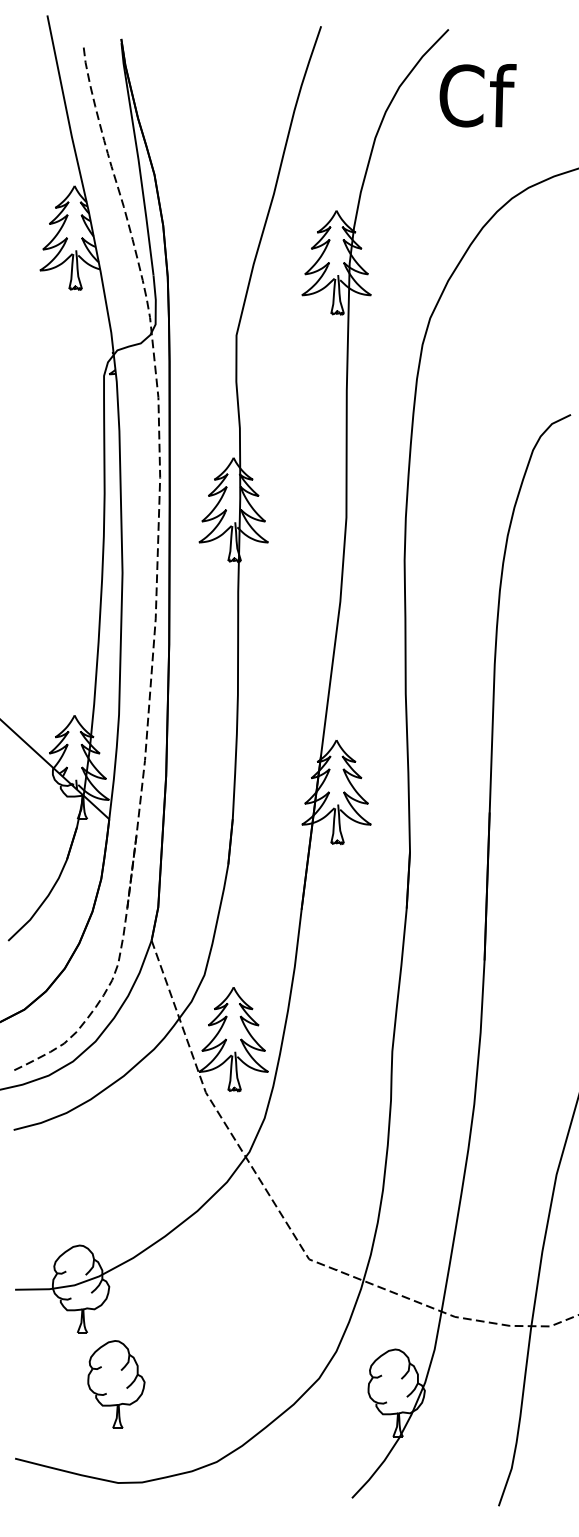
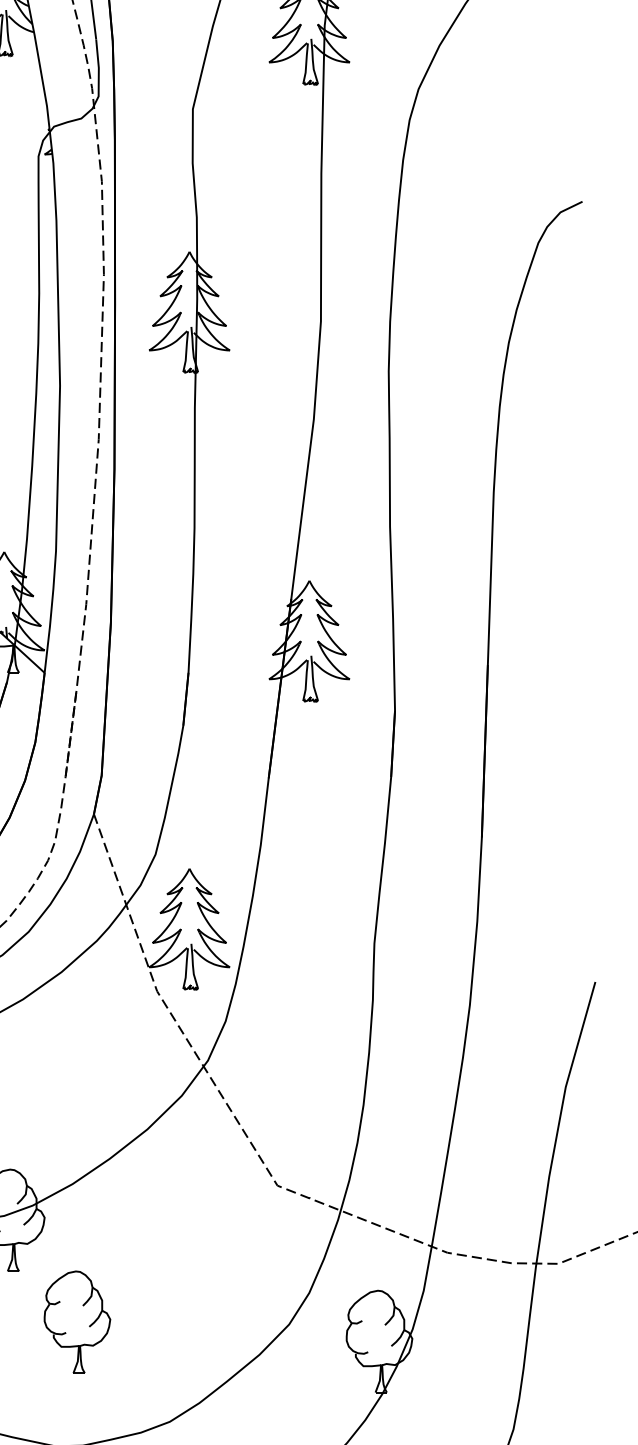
part: (116, 1384) -> (77, 1322), moved

